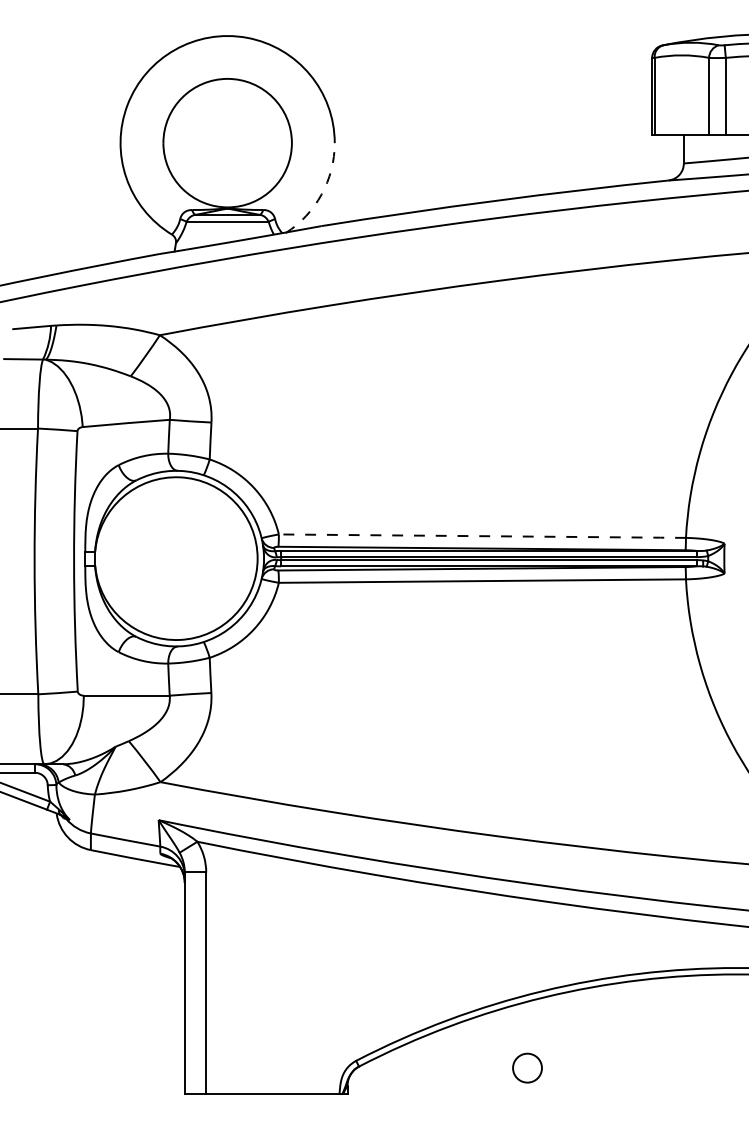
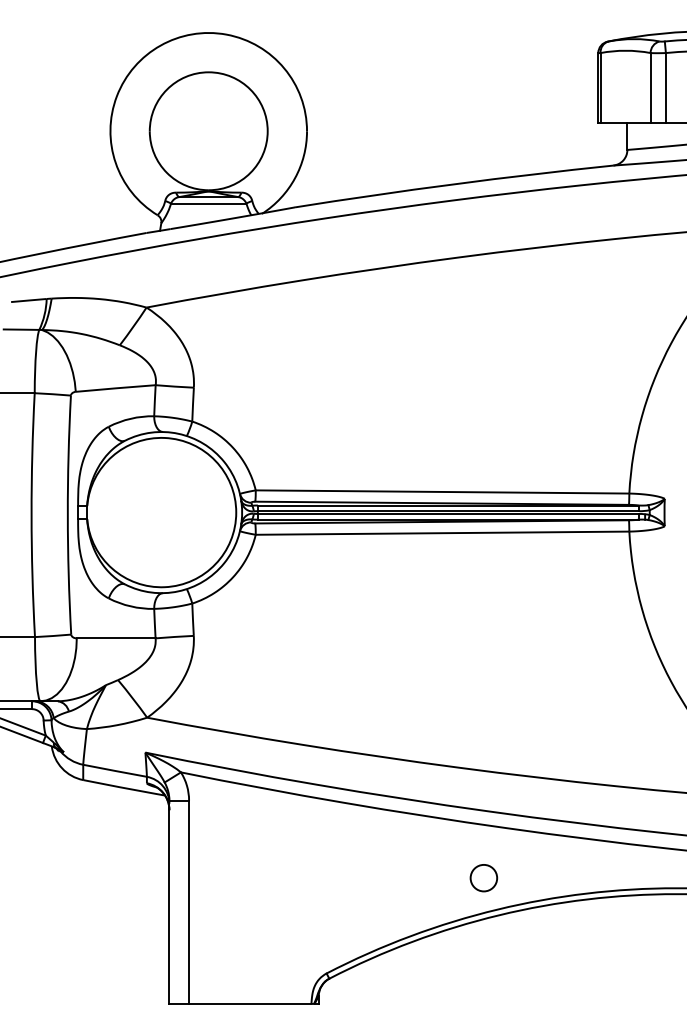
arc: (322, 194) -> (295, 178), dashed -> solid
line: (483, 535) -> (443, 491), dashed -> solid
circle: (527, 1068) -> (483, 878), moved

